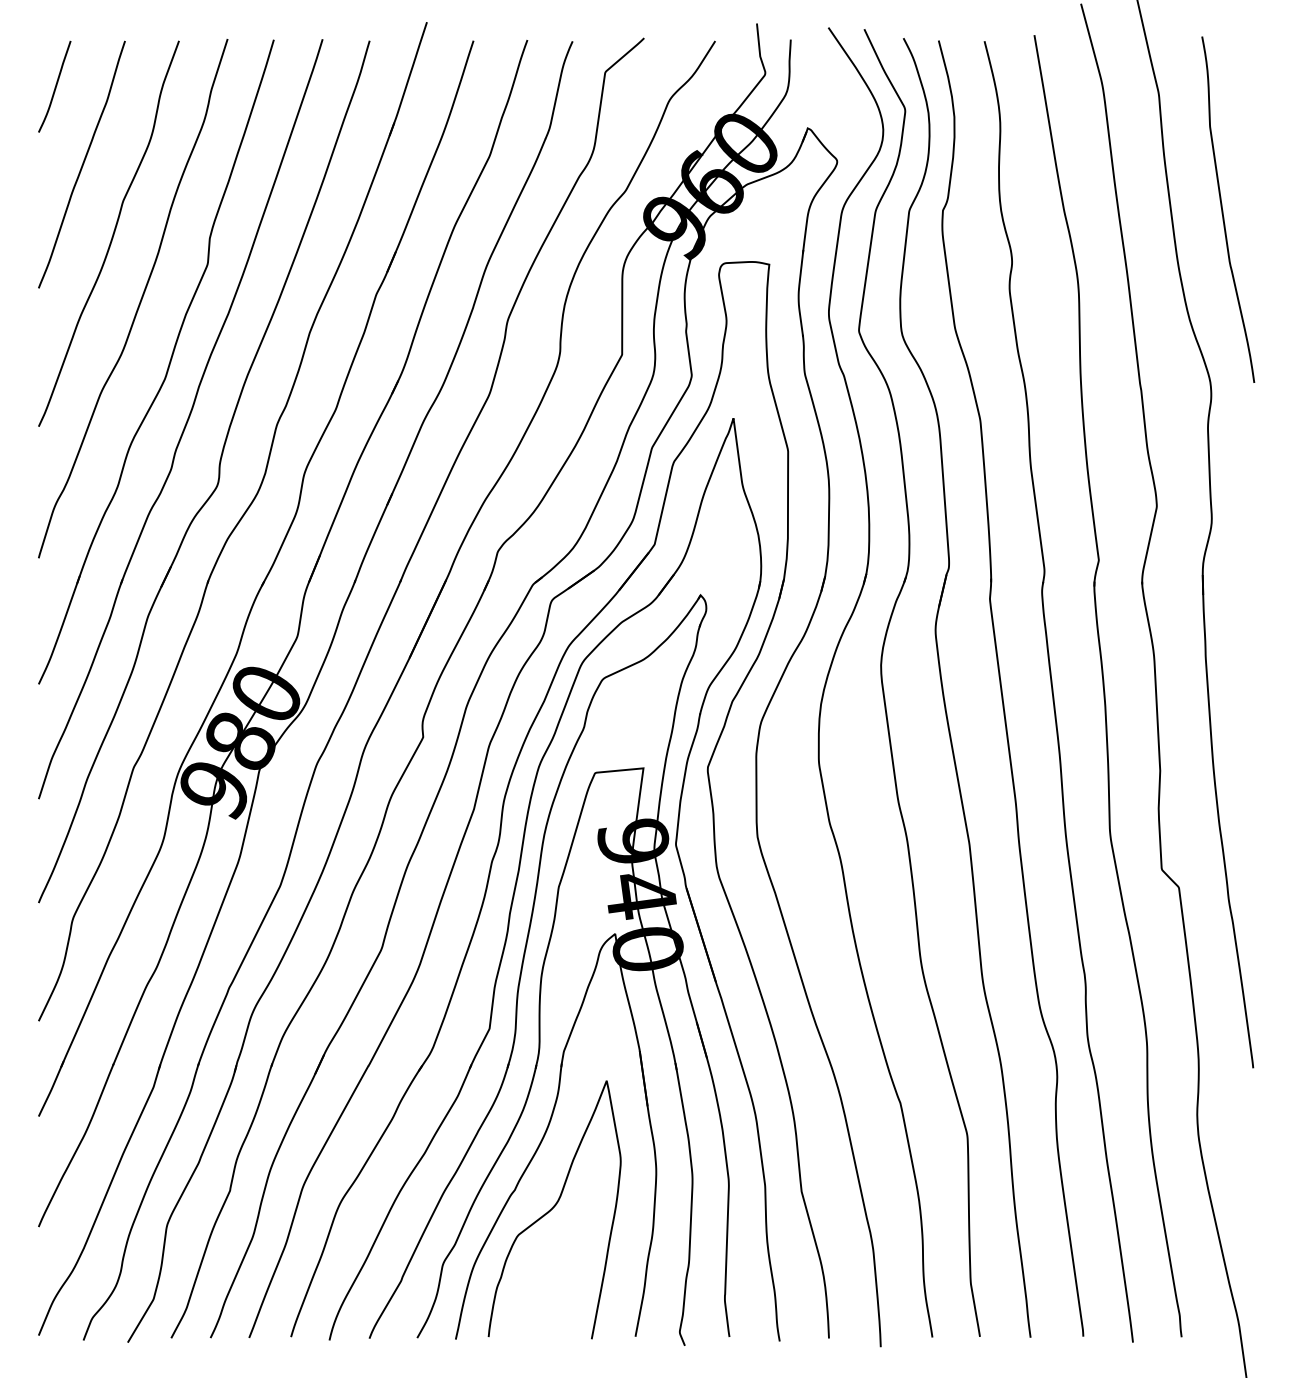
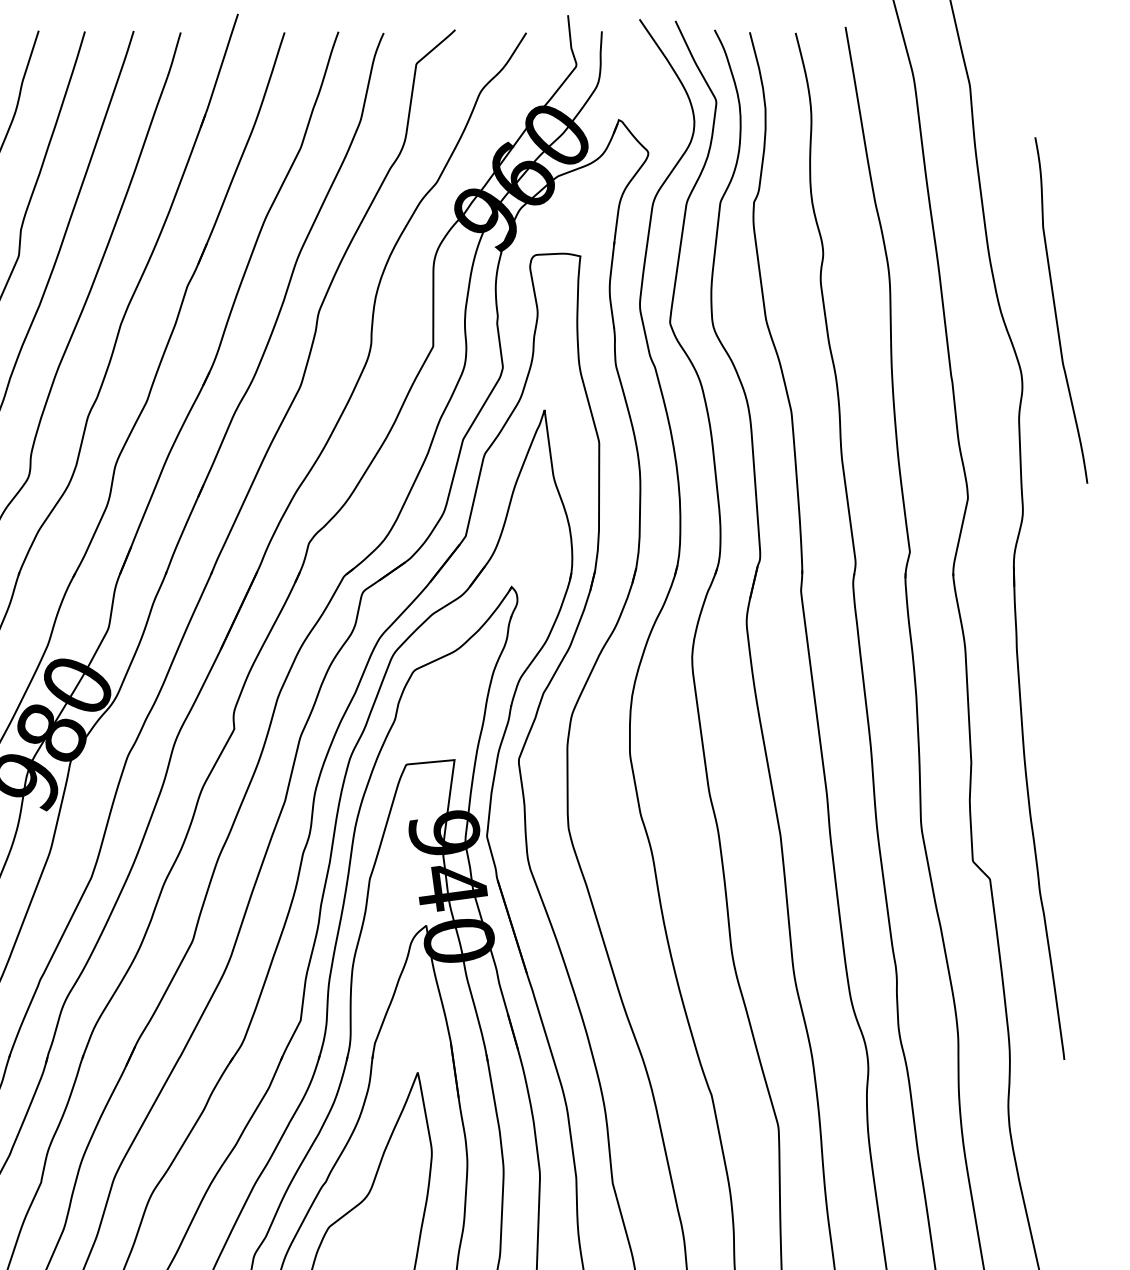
curve: (1223, 210) -> (1056, 311), moved

